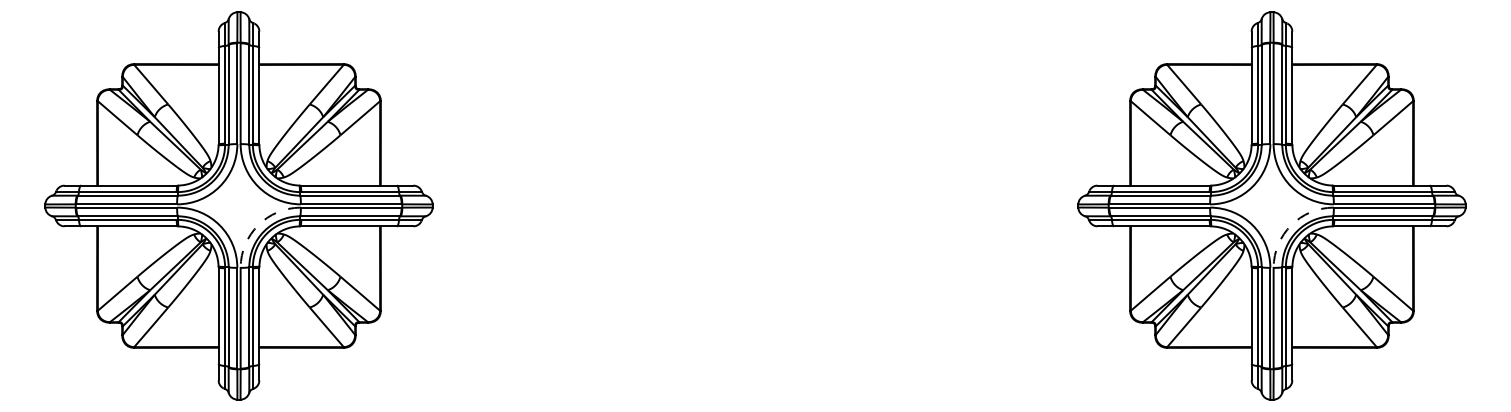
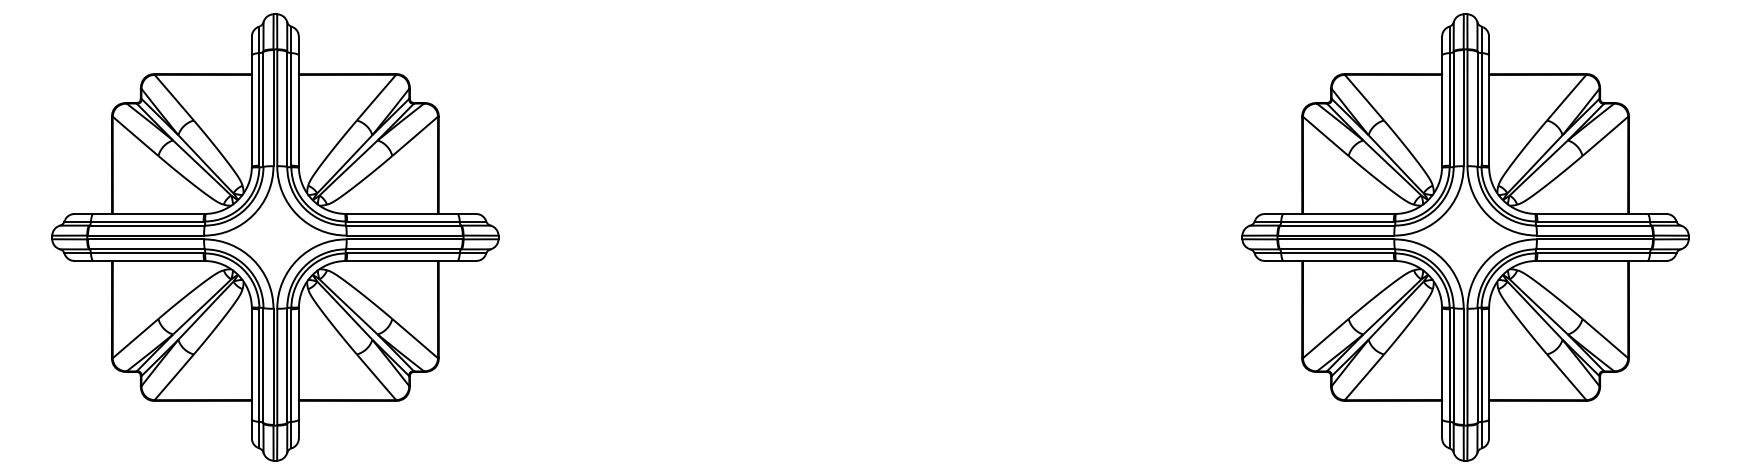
arc: (258, 225) -> (297, 259), dashed -> solid
arc: (1291, 225) -> (1488, 259), dashed -> solid

